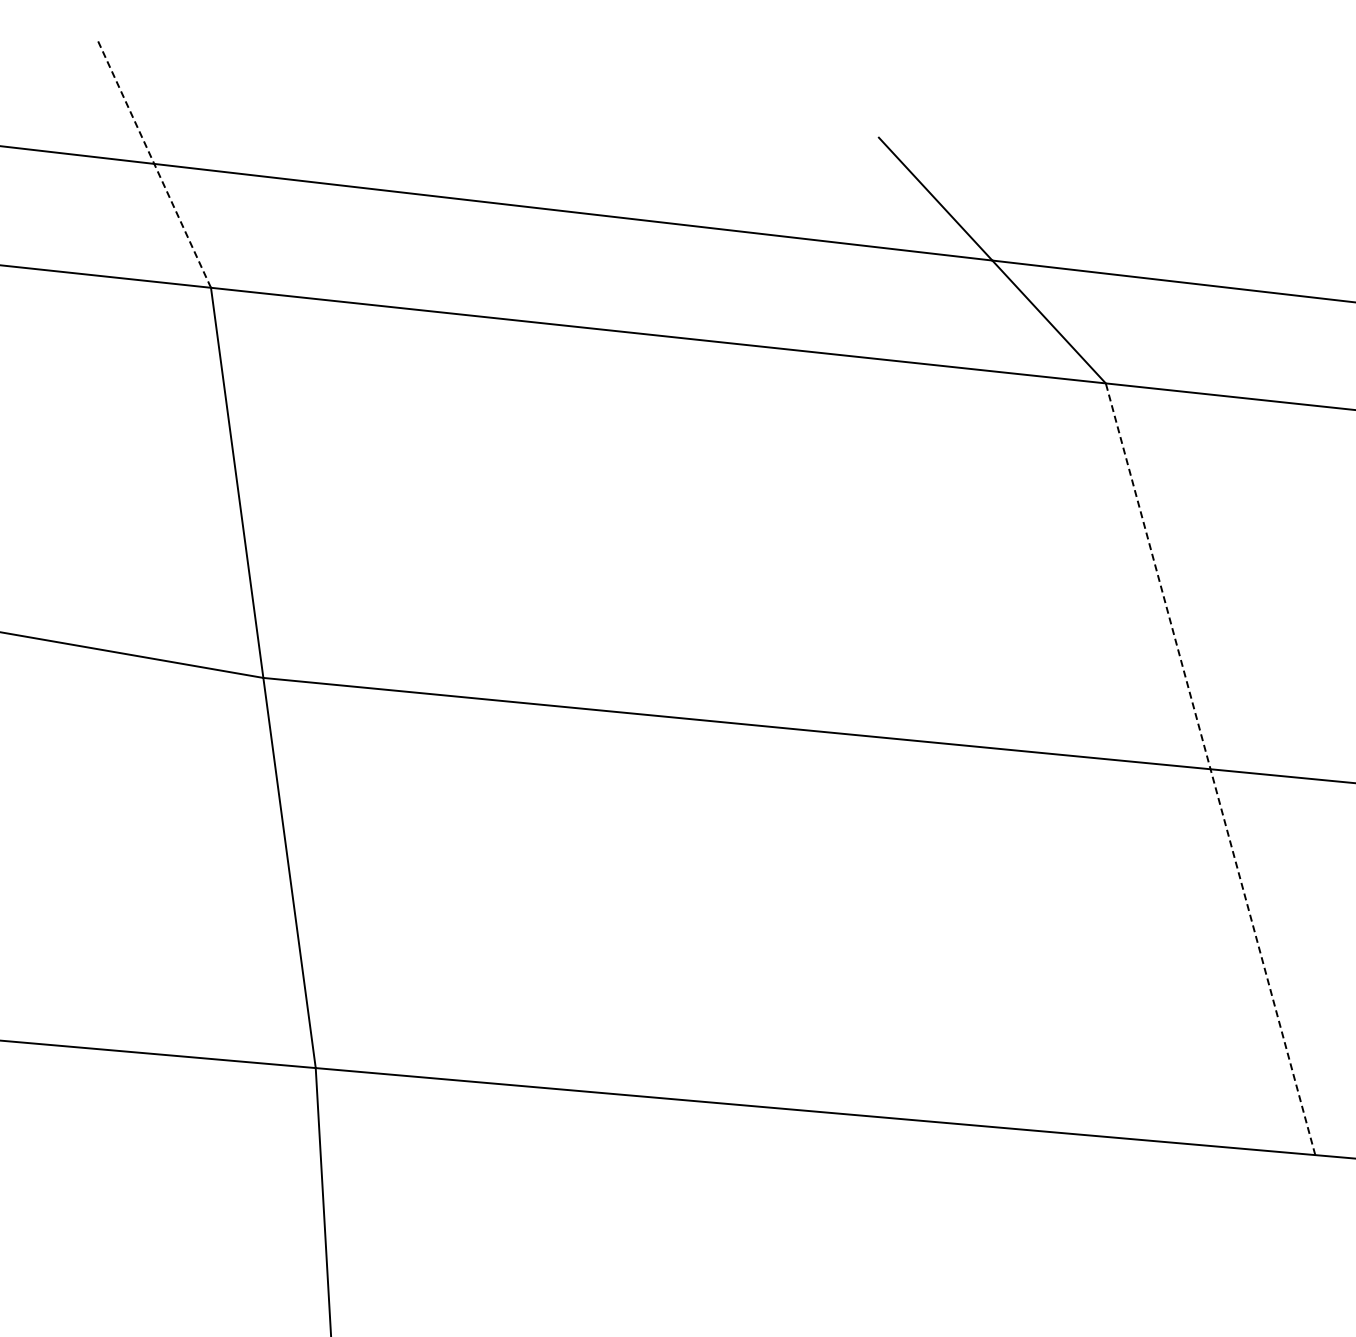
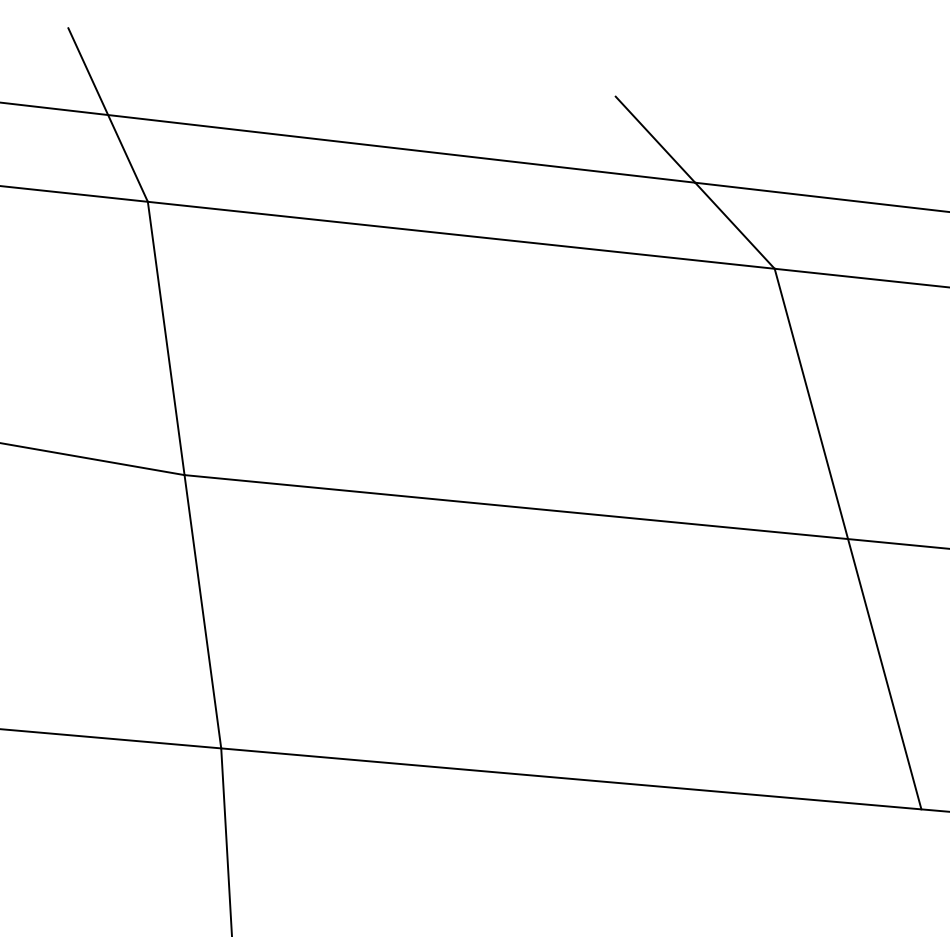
line: (154, 163) -> (108, 114), dashed -> solid
line: (1210, 769) -> (848, 539), dashed -> solid

